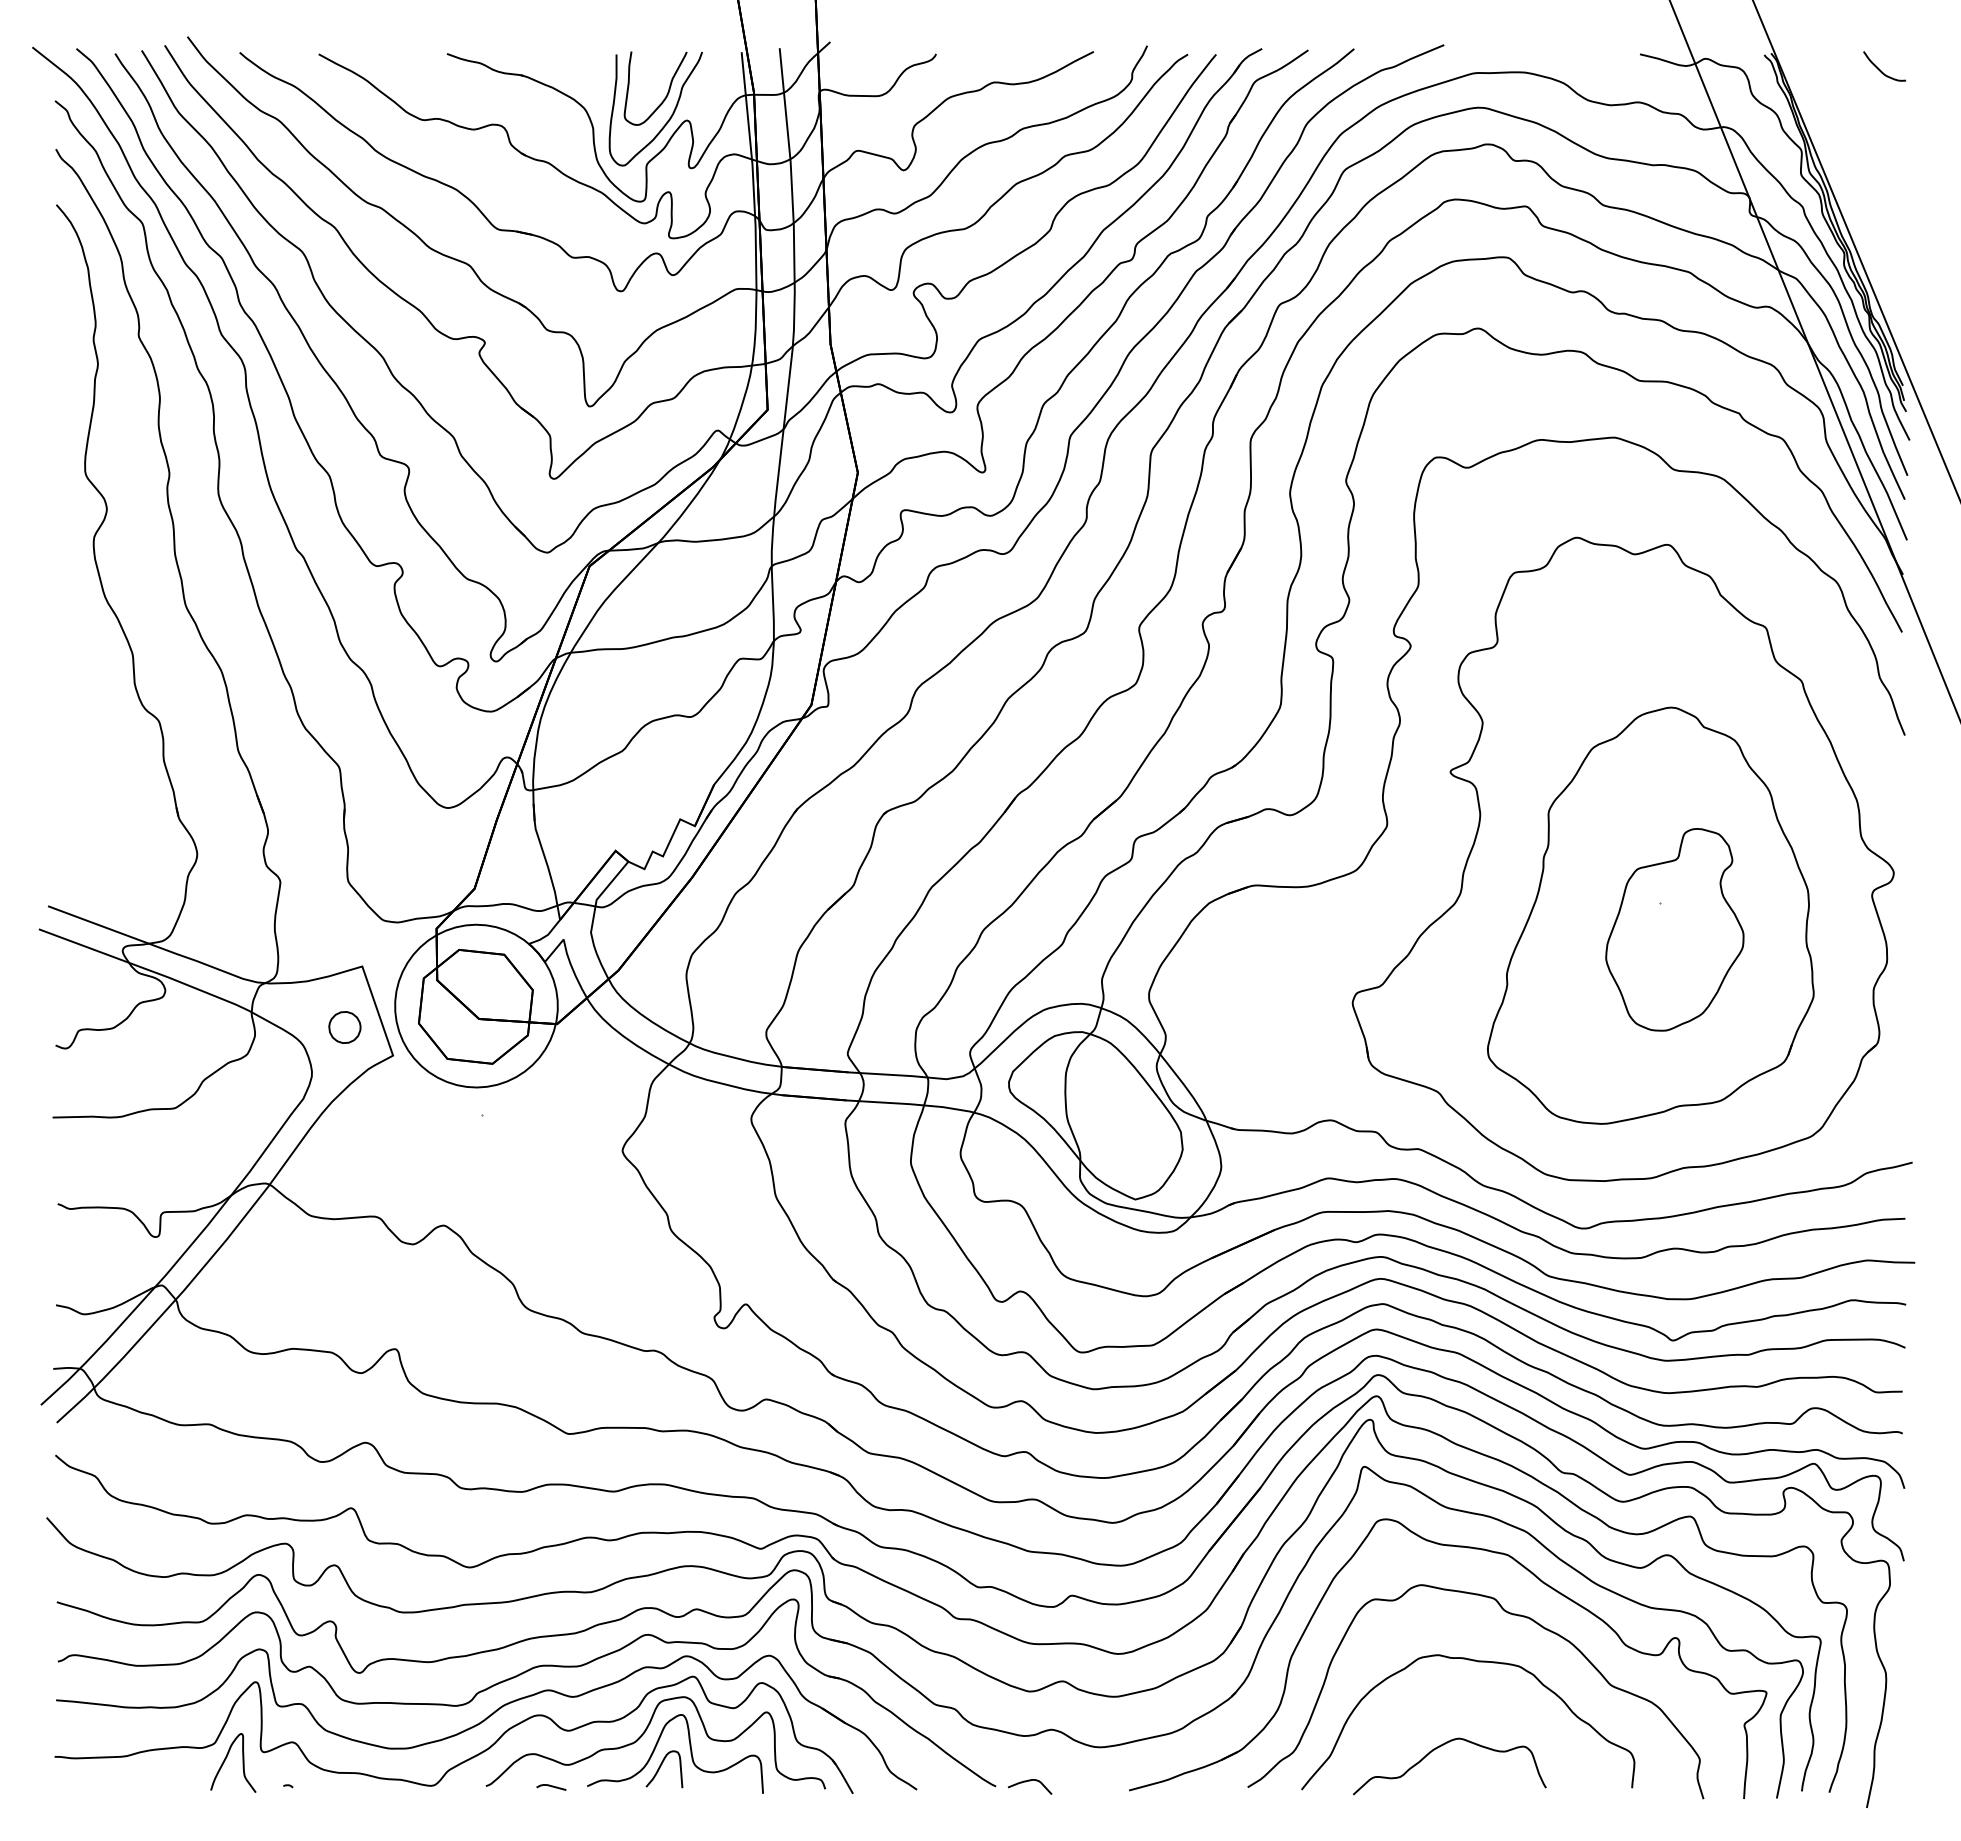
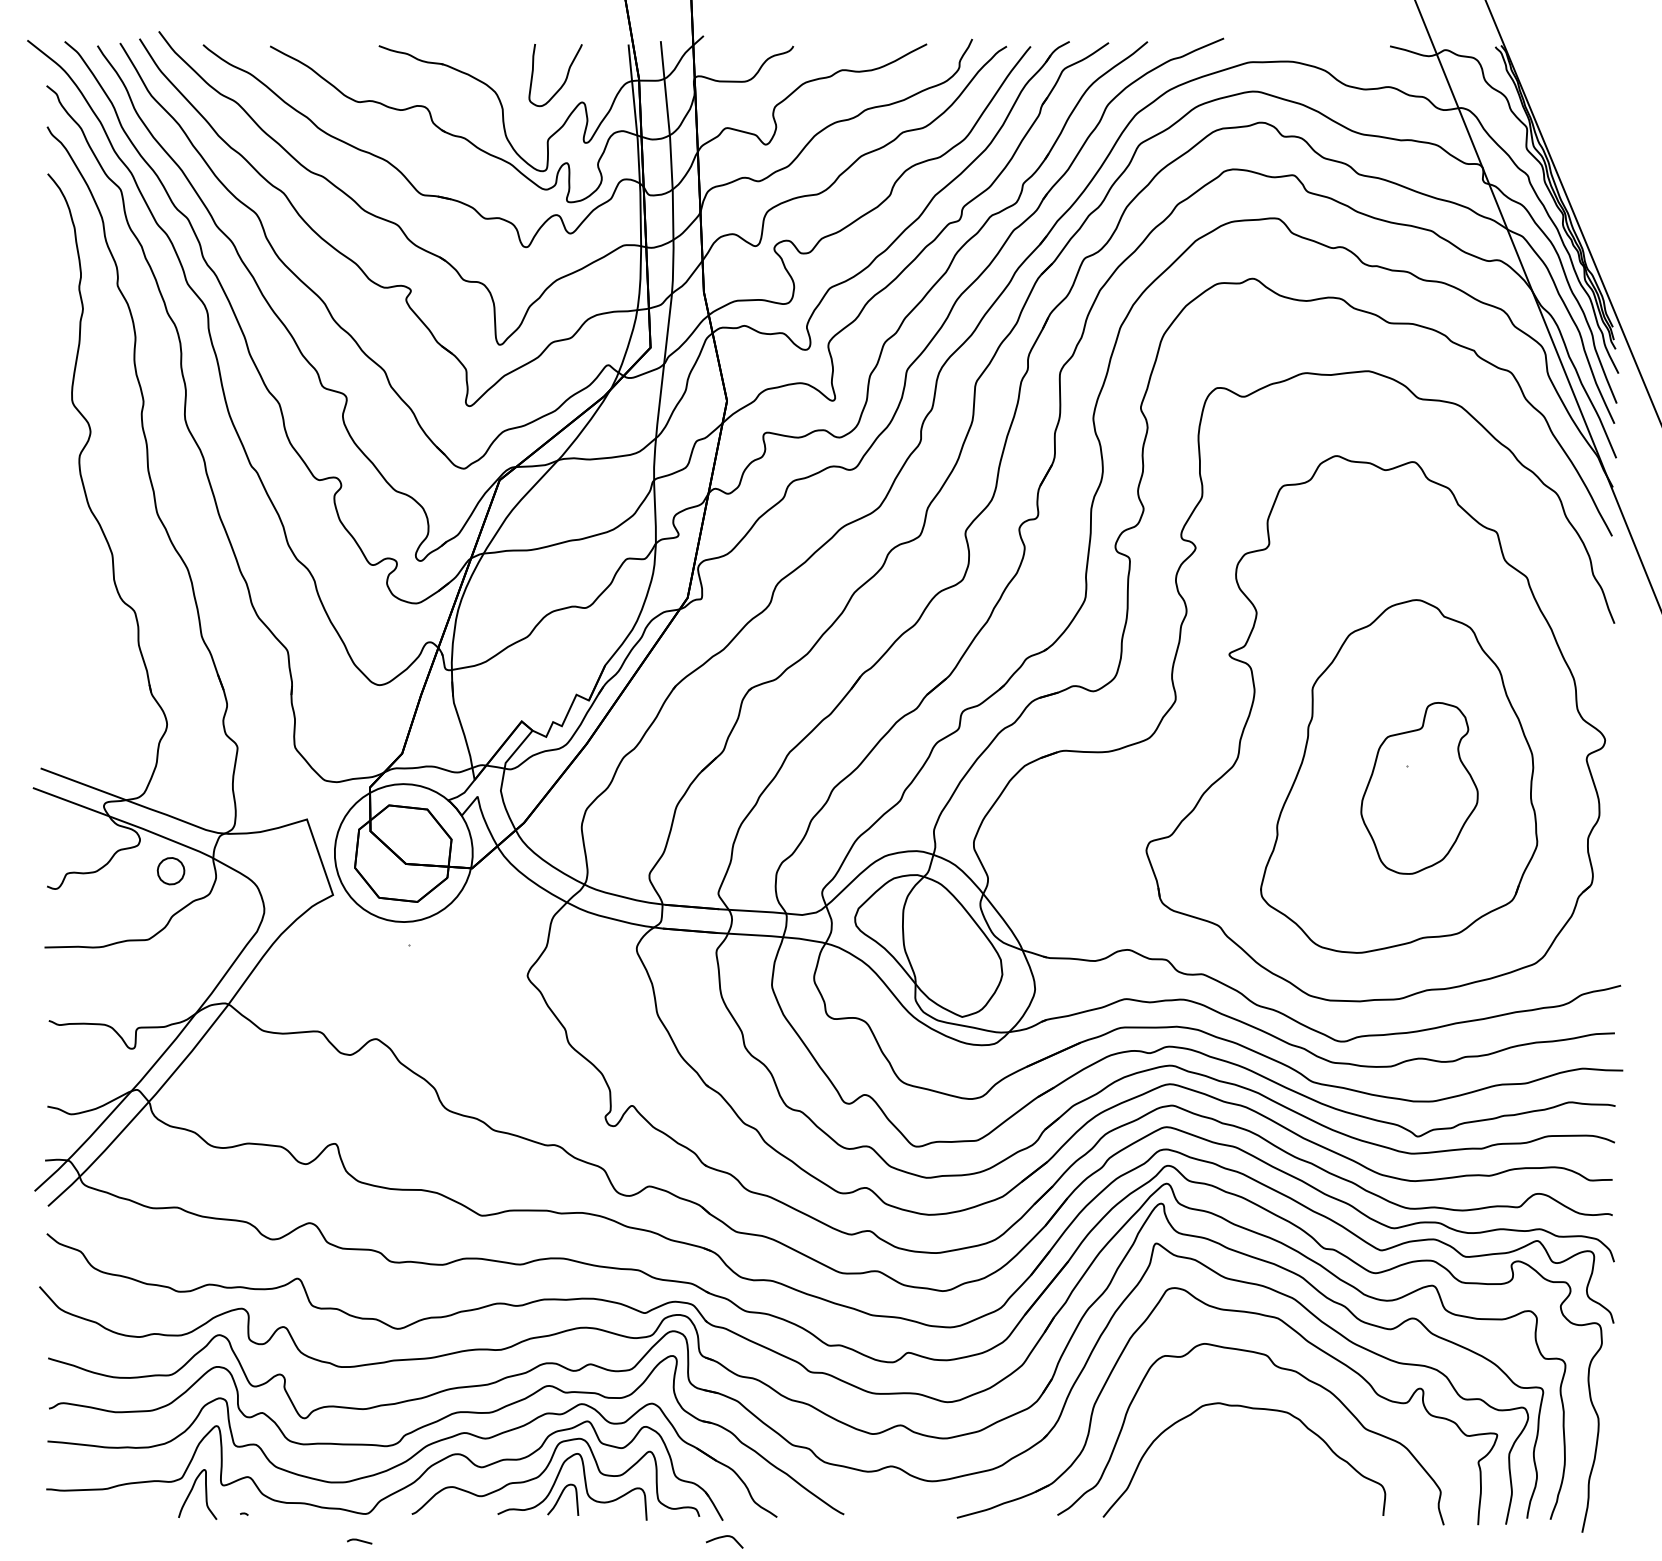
curve: (1880, 69) -> (1593, 59), removed
curve: (669, 117) -> (567, 99), removed
part: (344, 1027) -> (170, 871), moved
curve: (1438, 1748) -> (1219, 1482), removed
curve: (1030, 1781) -> (725, 1537), moved
line: (551, 1787) -> (359, 1541), moved

